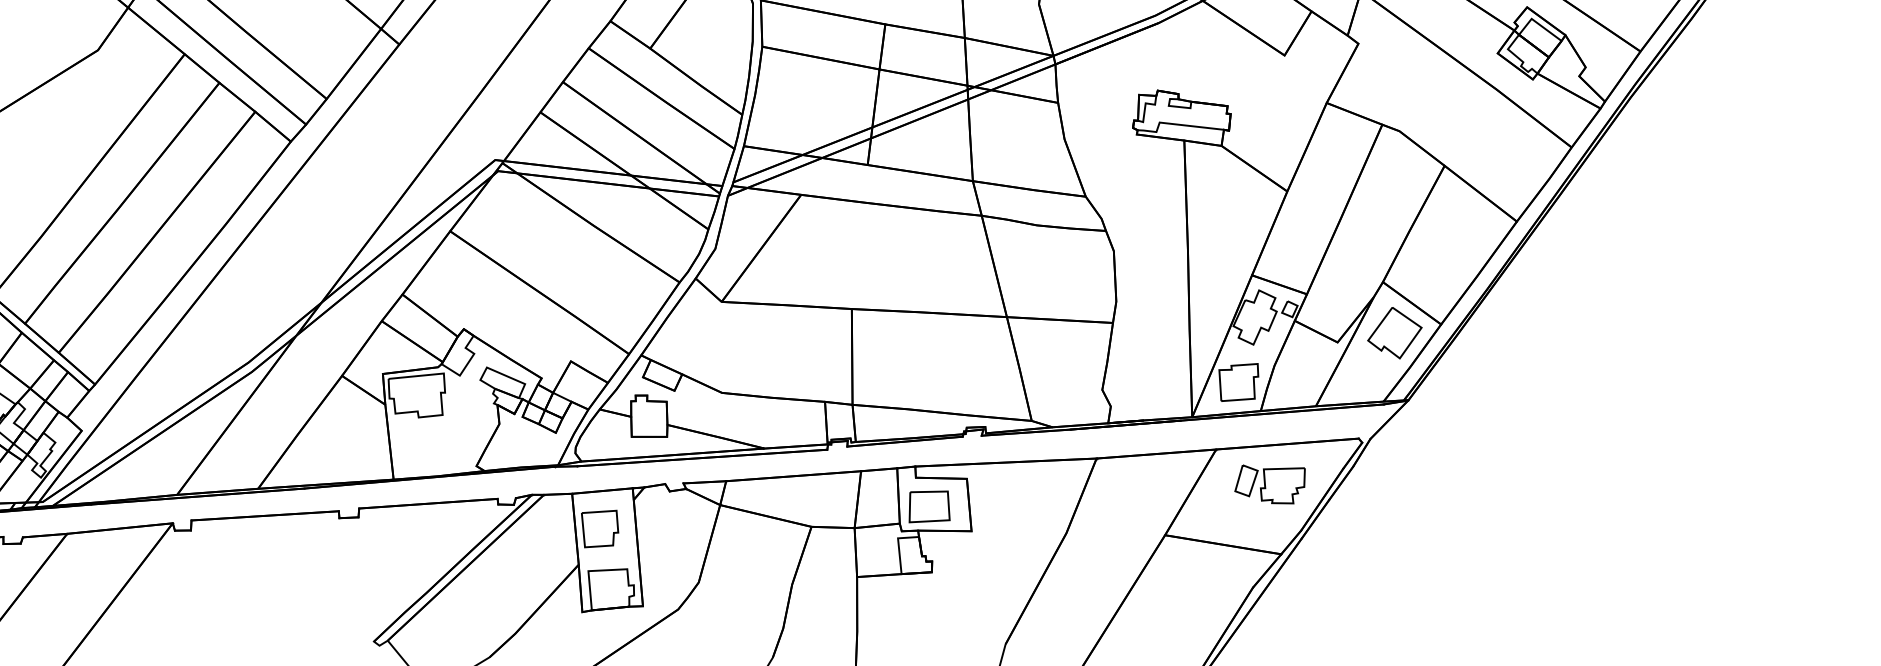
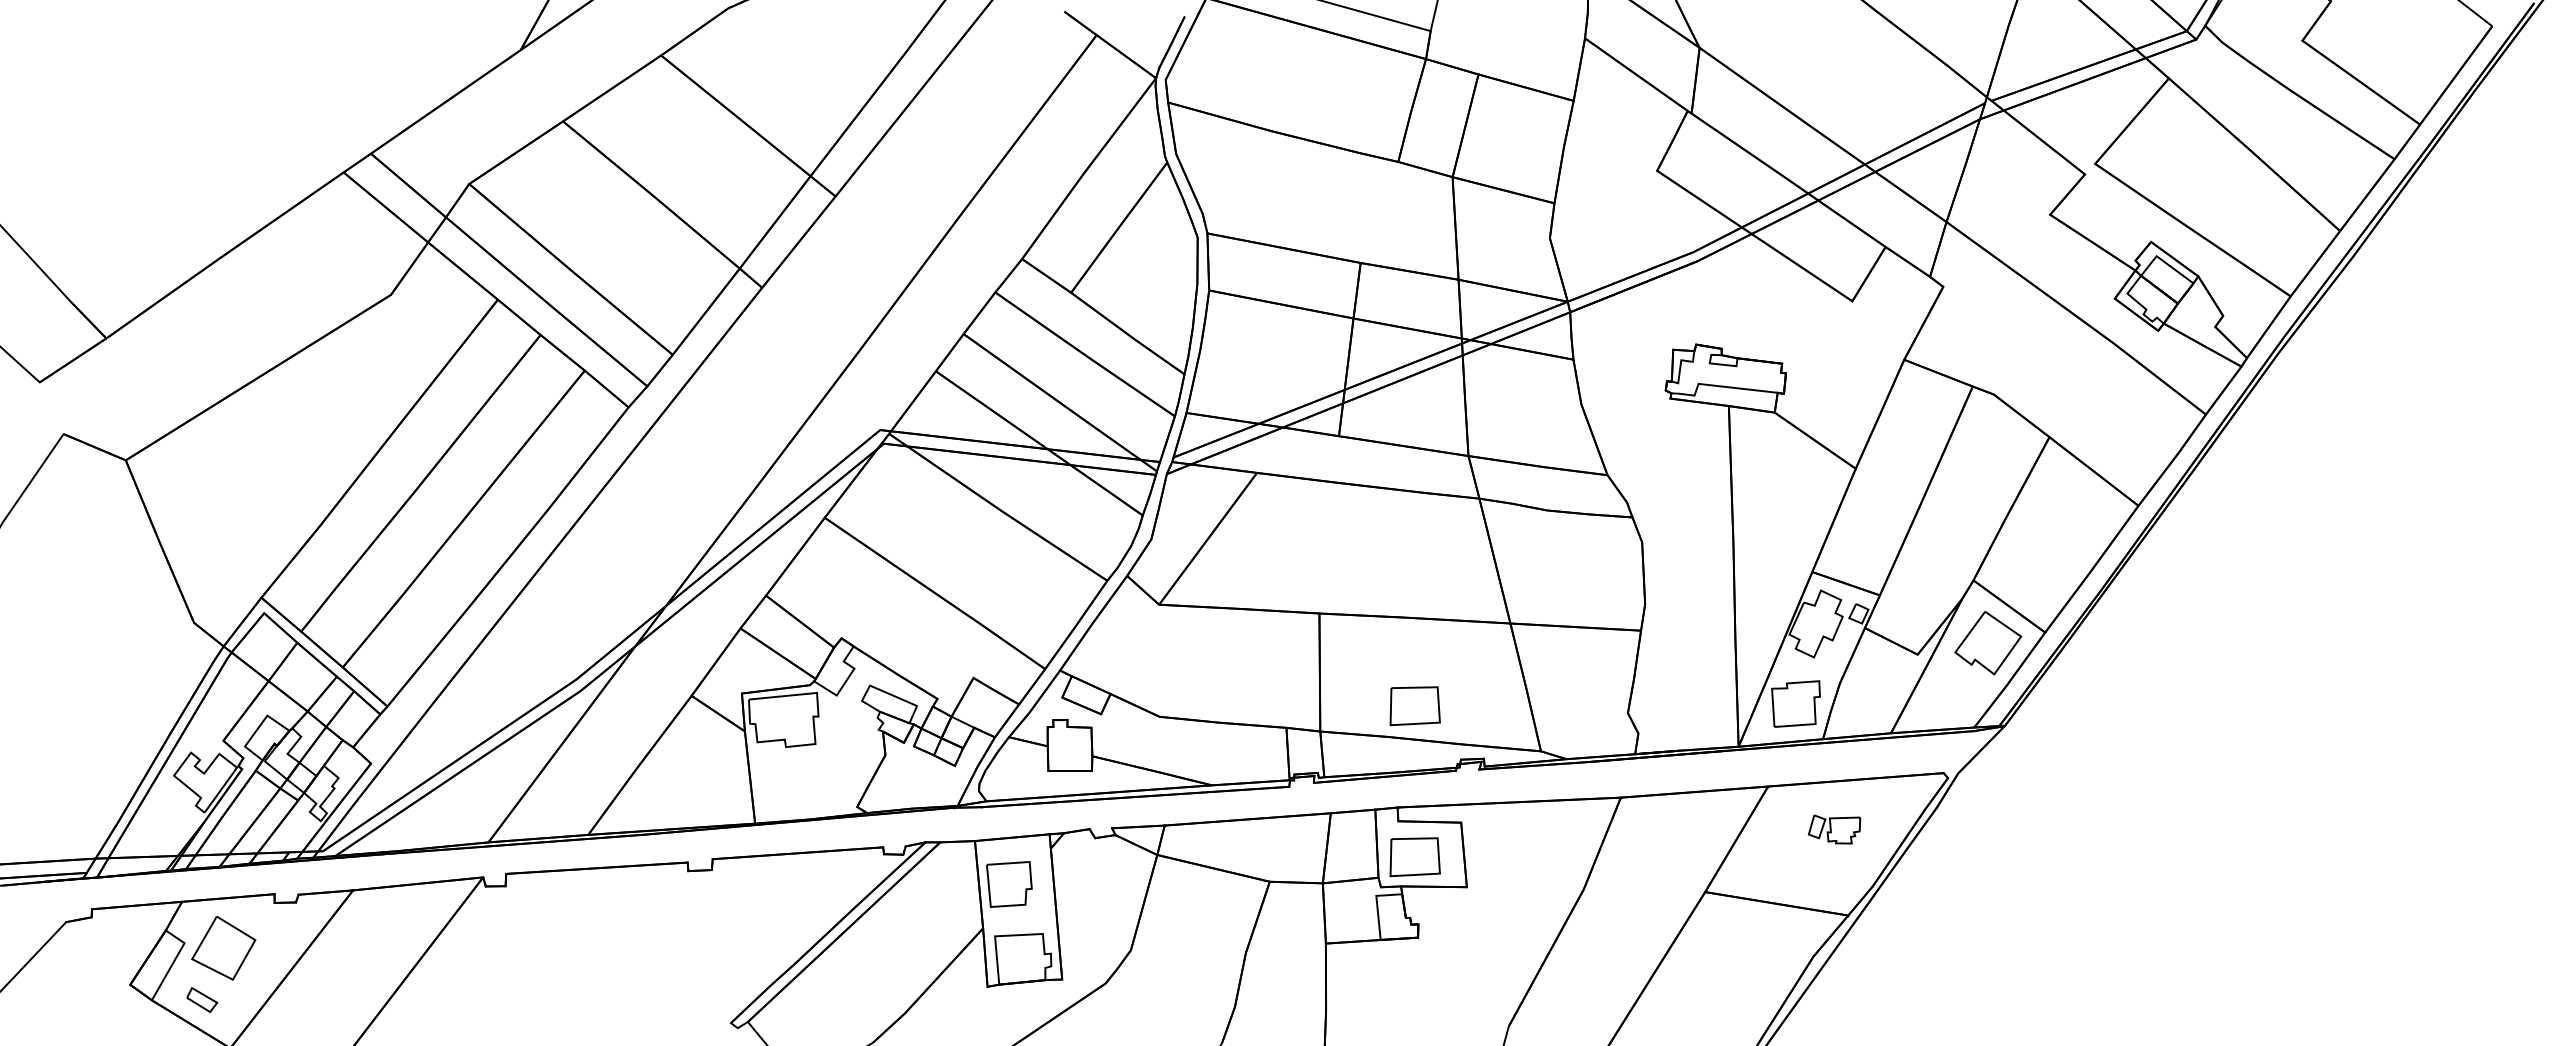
part: (929, 384) -> (1414, 706), added
part: (1270, 484) -> (1834, 829), size x0.6

